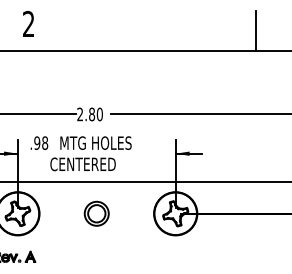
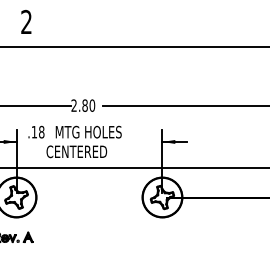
line: (255, 31) -> (236, 28), removed
text: (37, 142) -> (34, 131), .98 -> .18
part: (96, 213) -> (89, 197), removed

